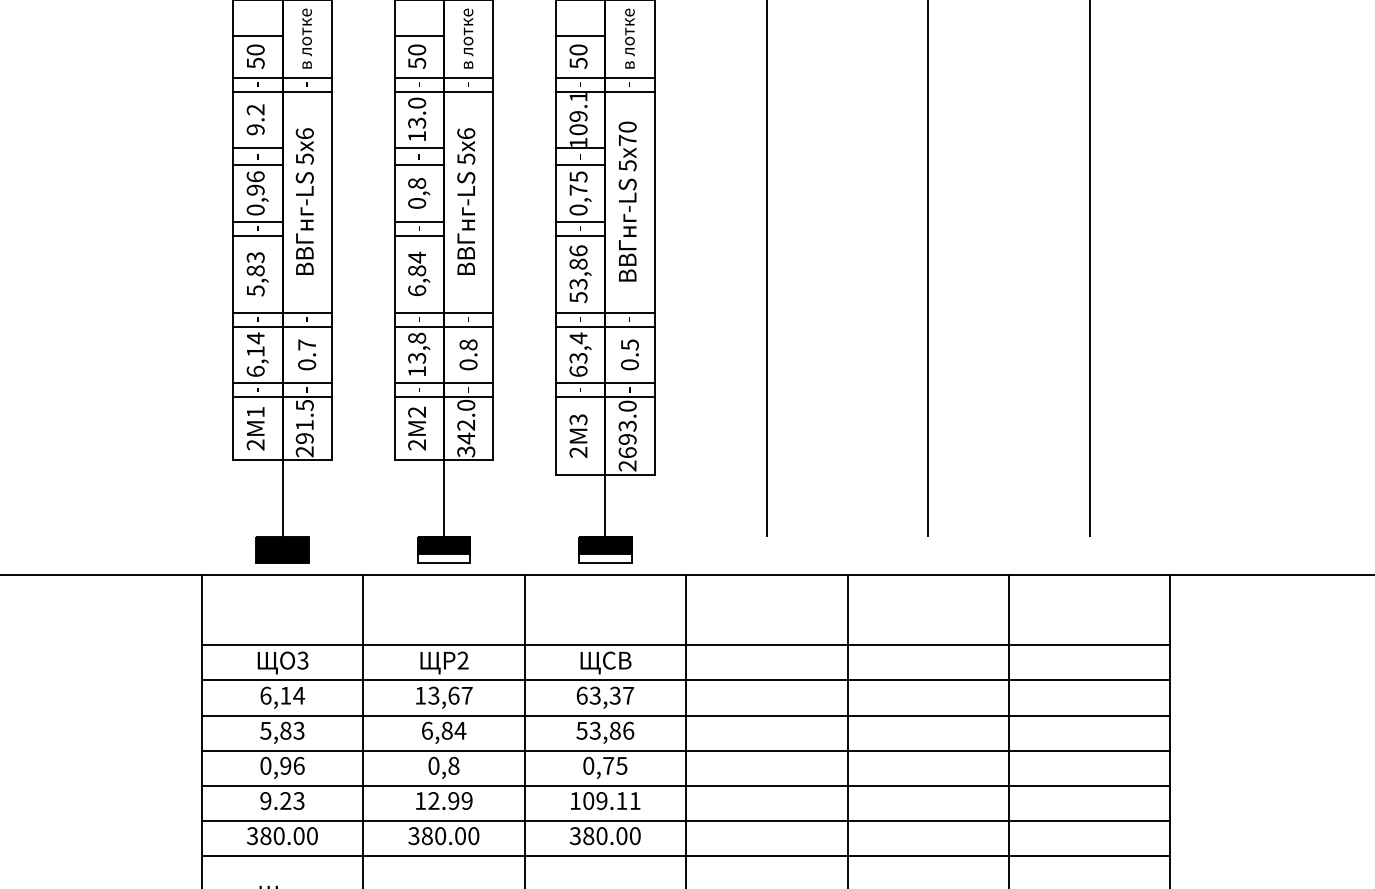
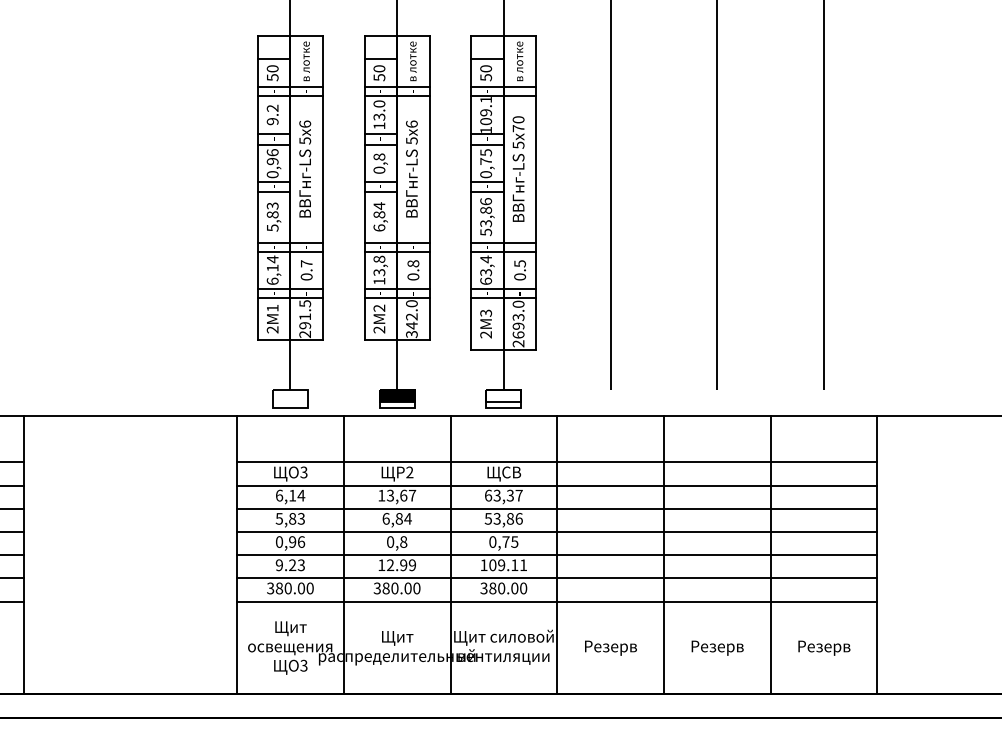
fill: (604, 544) -> (503, 395), removed
fill: (282, 548) -> (290, 398), removed

